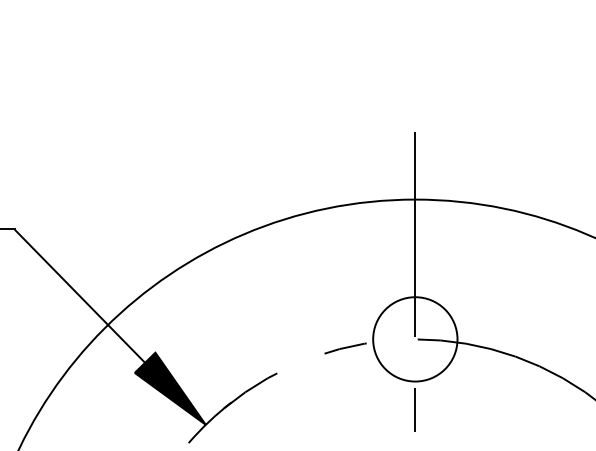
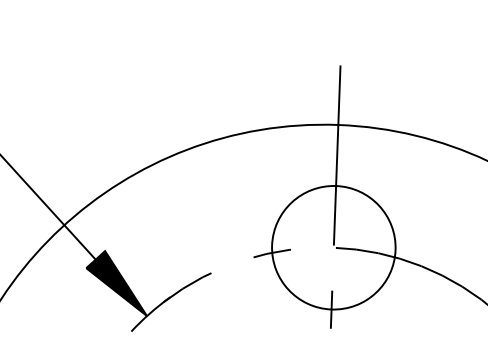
circle: (415, 339) -> (333, 247), size x1.67

